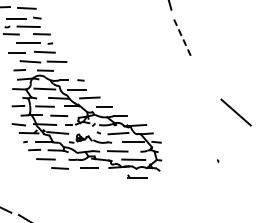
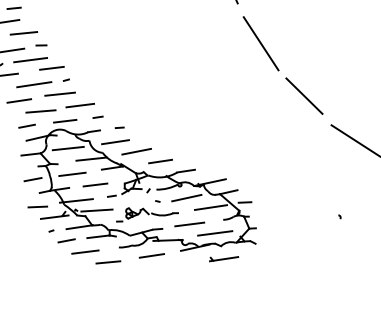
line: (183, 39) -> (262, 44), dashed -> solid
line: (67, 70) -> (97, 116), added
line: (206, 77) -> (304, 95), added

